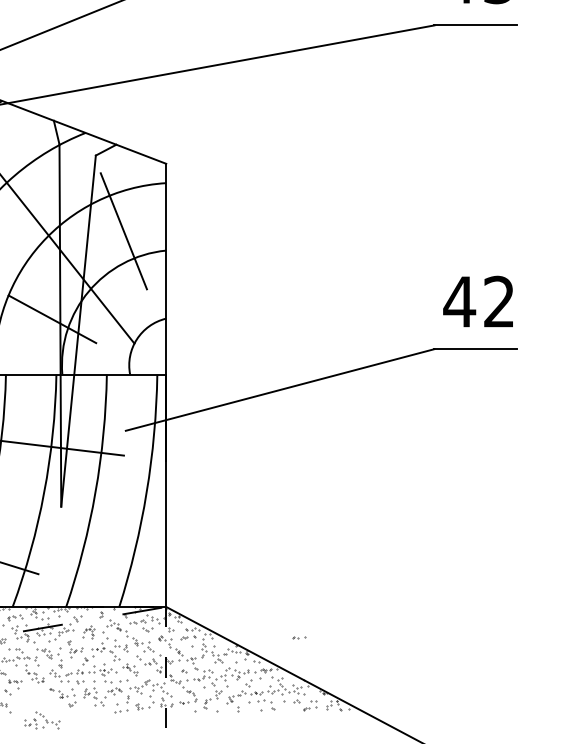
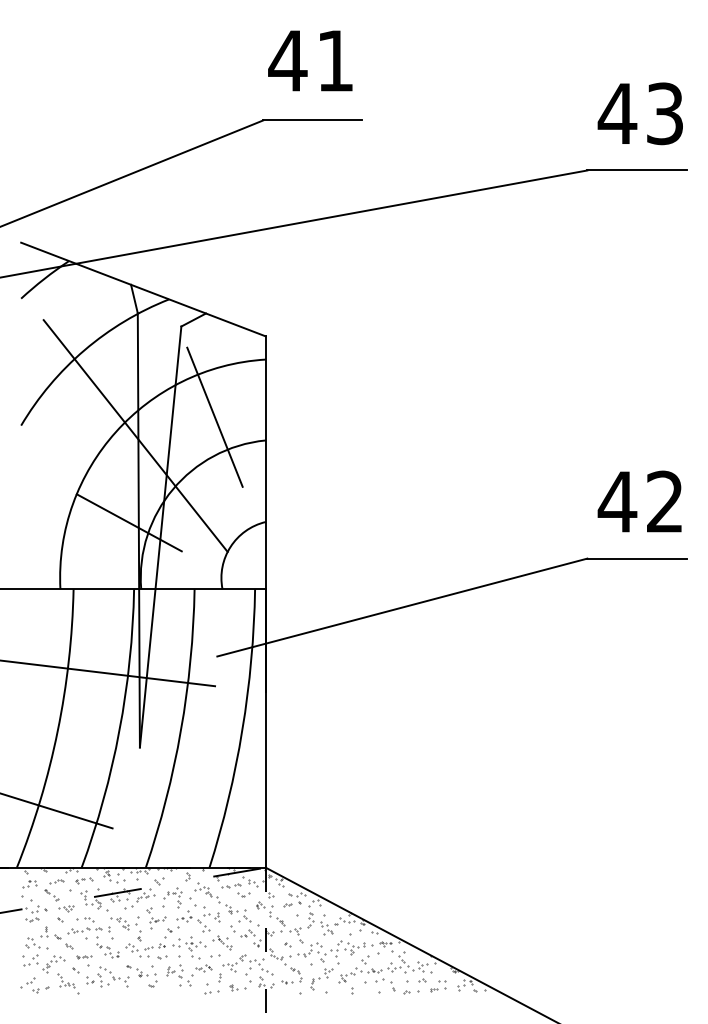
part: (88, 631) -> (172, 897), size x1.43
part: (299, 637) -> (411, 992), moved
part: (41, 720) -> (107, 976), moved

